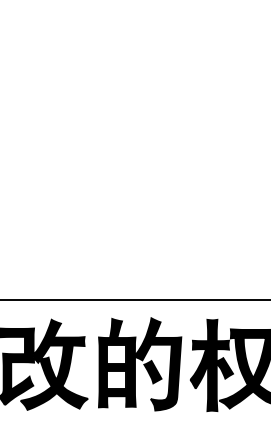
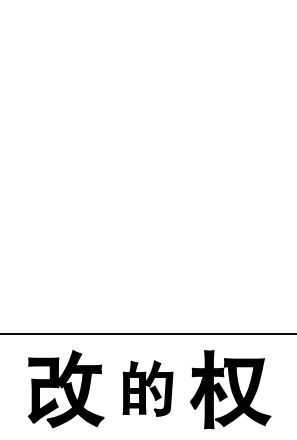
part: (139, 364) -> (147, 388), size x0.7

